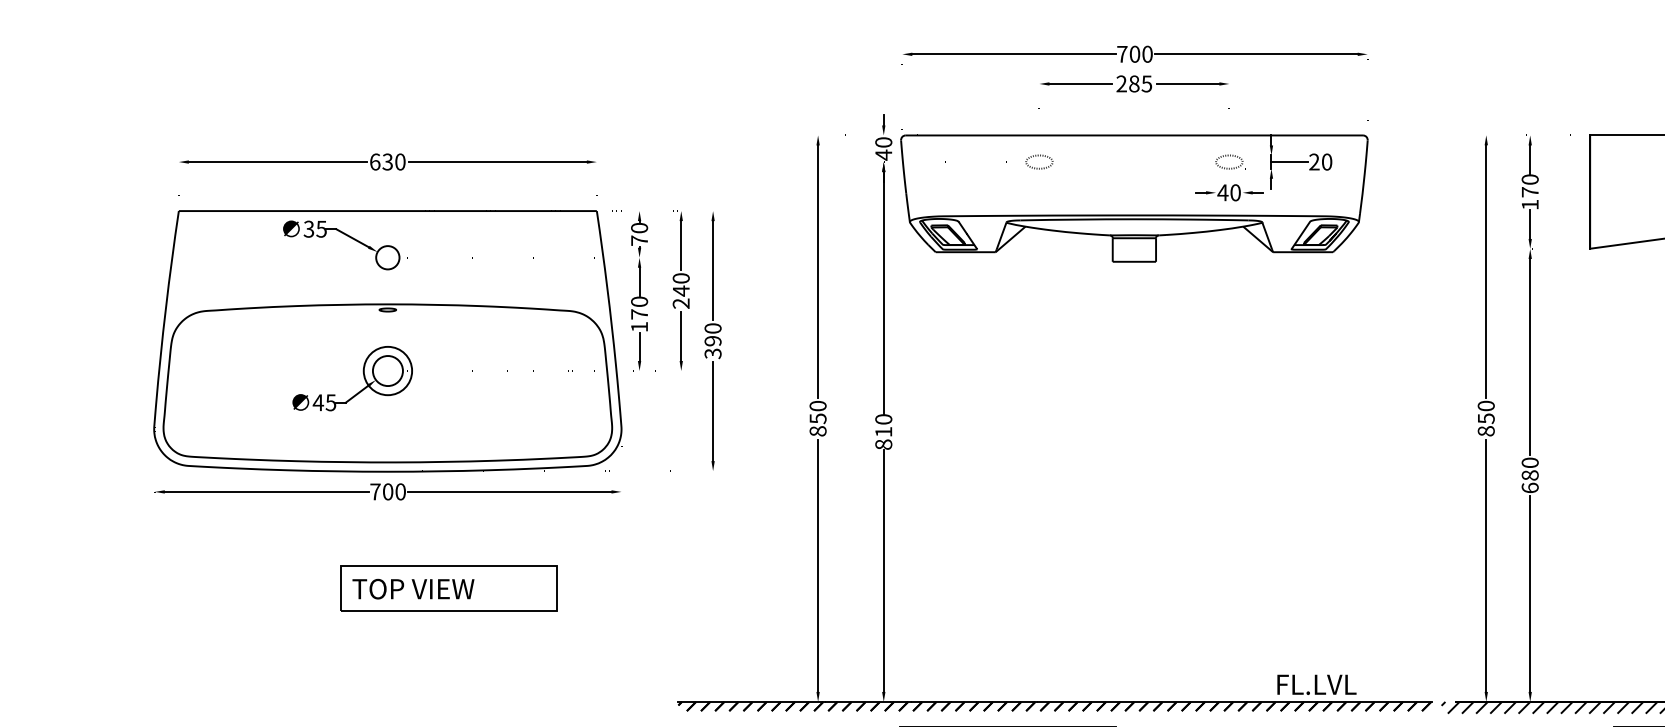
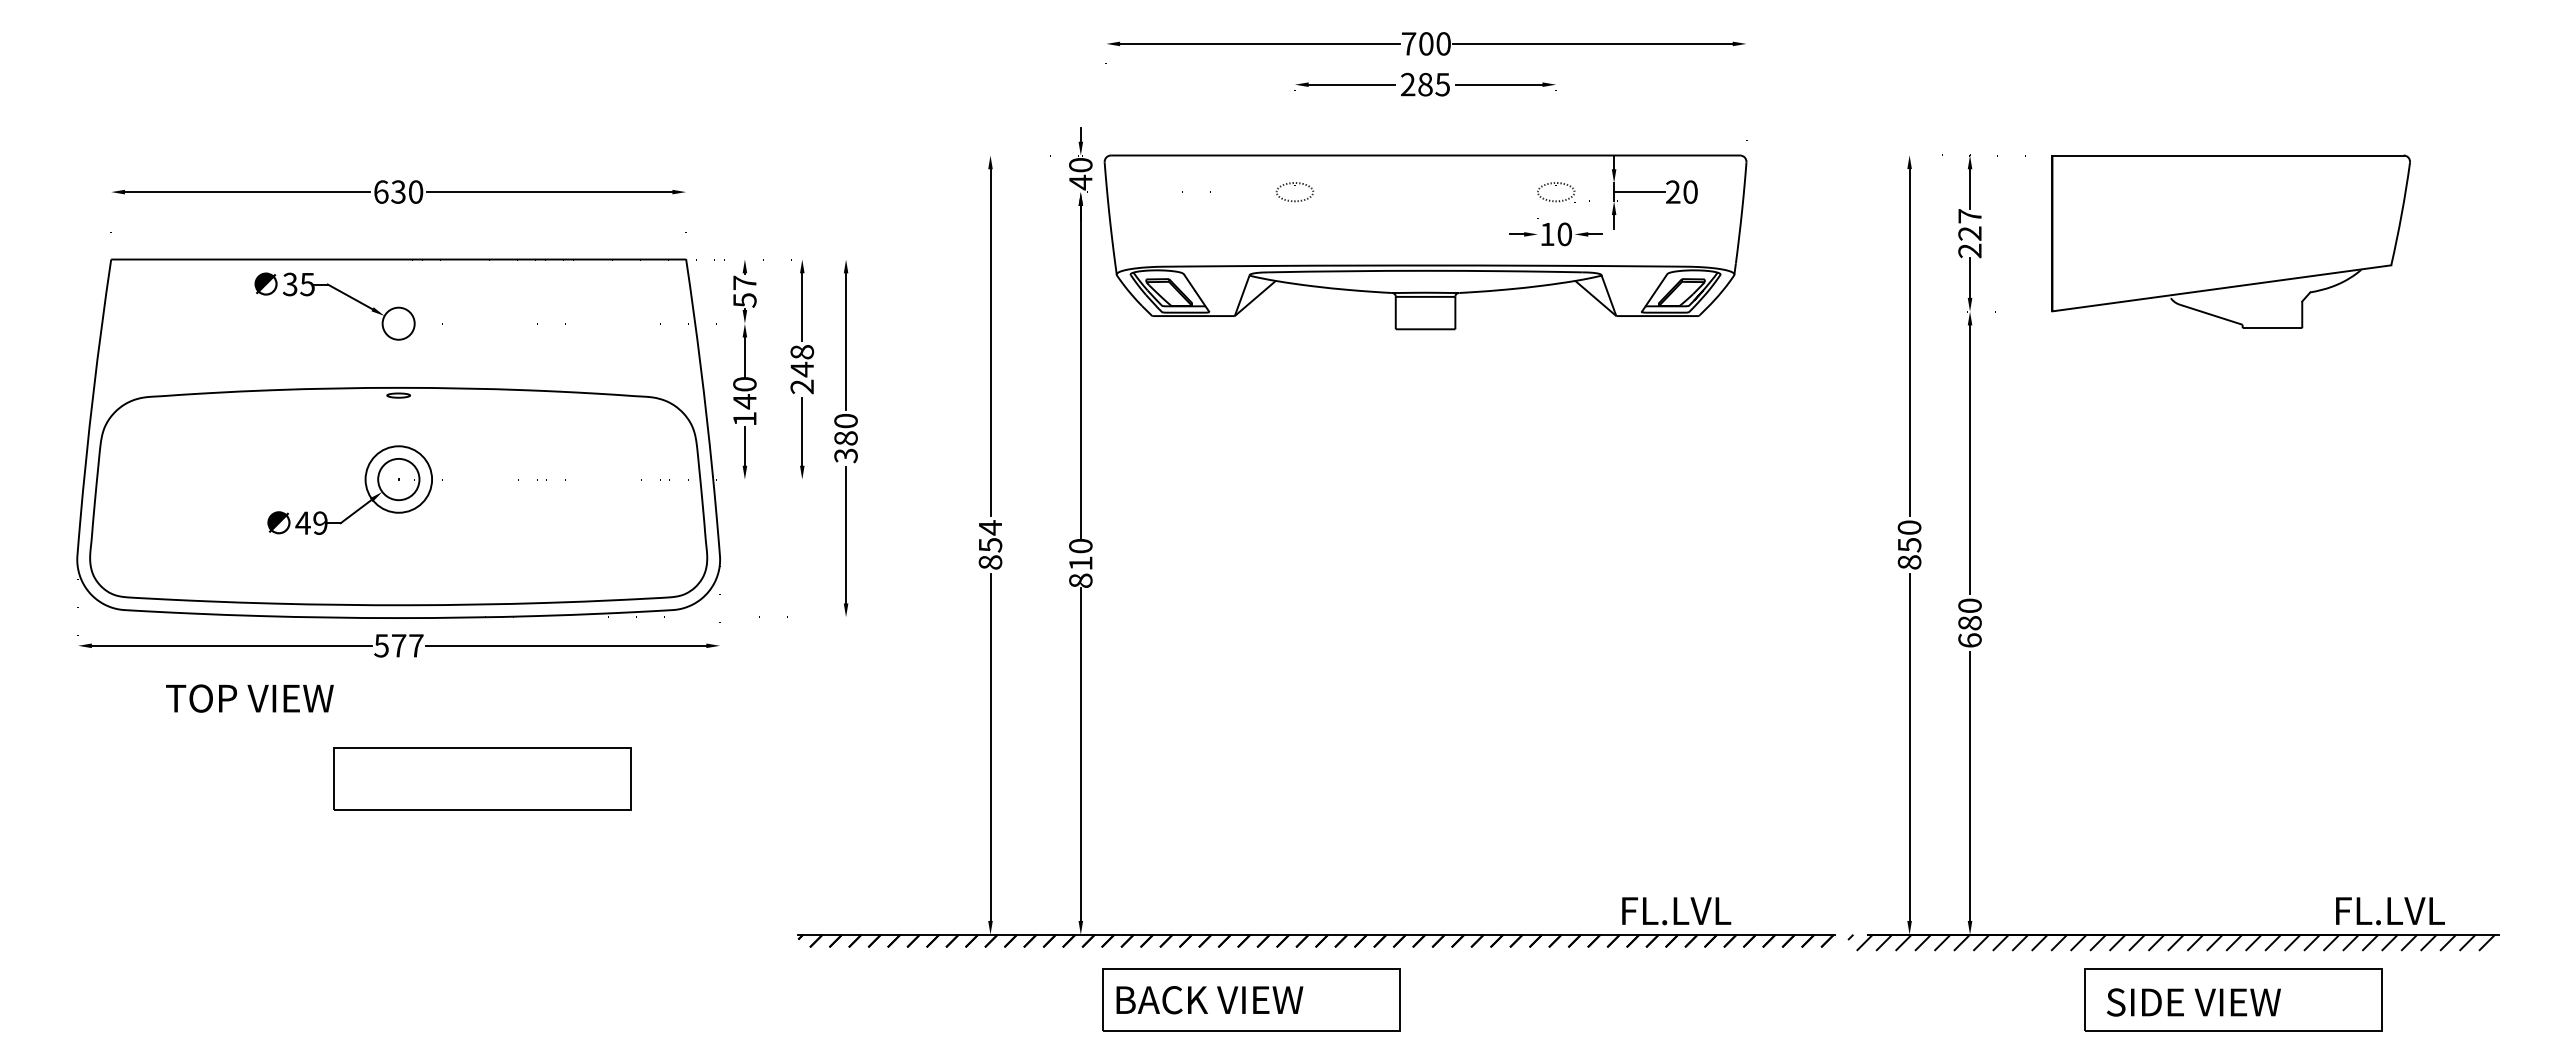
text: (1223, 192) -> (1547, 234), 40 -> 10
text: (1529, 192) -> (1969, 233), 170 -> 227
text: (639, 234) -> (744, 291), 70 -> 57
text: (681, 278) -> (802, 352), 240 -> 248
text: (639, 314) -> (744, 401), 170 -> 140
text: (712, 341) -> (845, 438), 390 -> 380
text: (331, 402) -> (320, 522), 45 -> 49
text: (818, 405) -> (990, 527), 850 -> 854
text: (387, 491) -> (398, 645), 700 -> 577
text: (413, 589) -> (249, 698), moved

